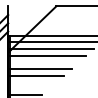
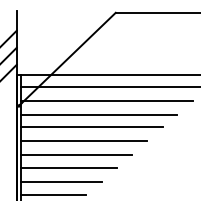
line: (44, 62) -> (91, 128), added
line: (33, 81) -> (68, 167), added
line: (29, 88) -> (60, 181), added

